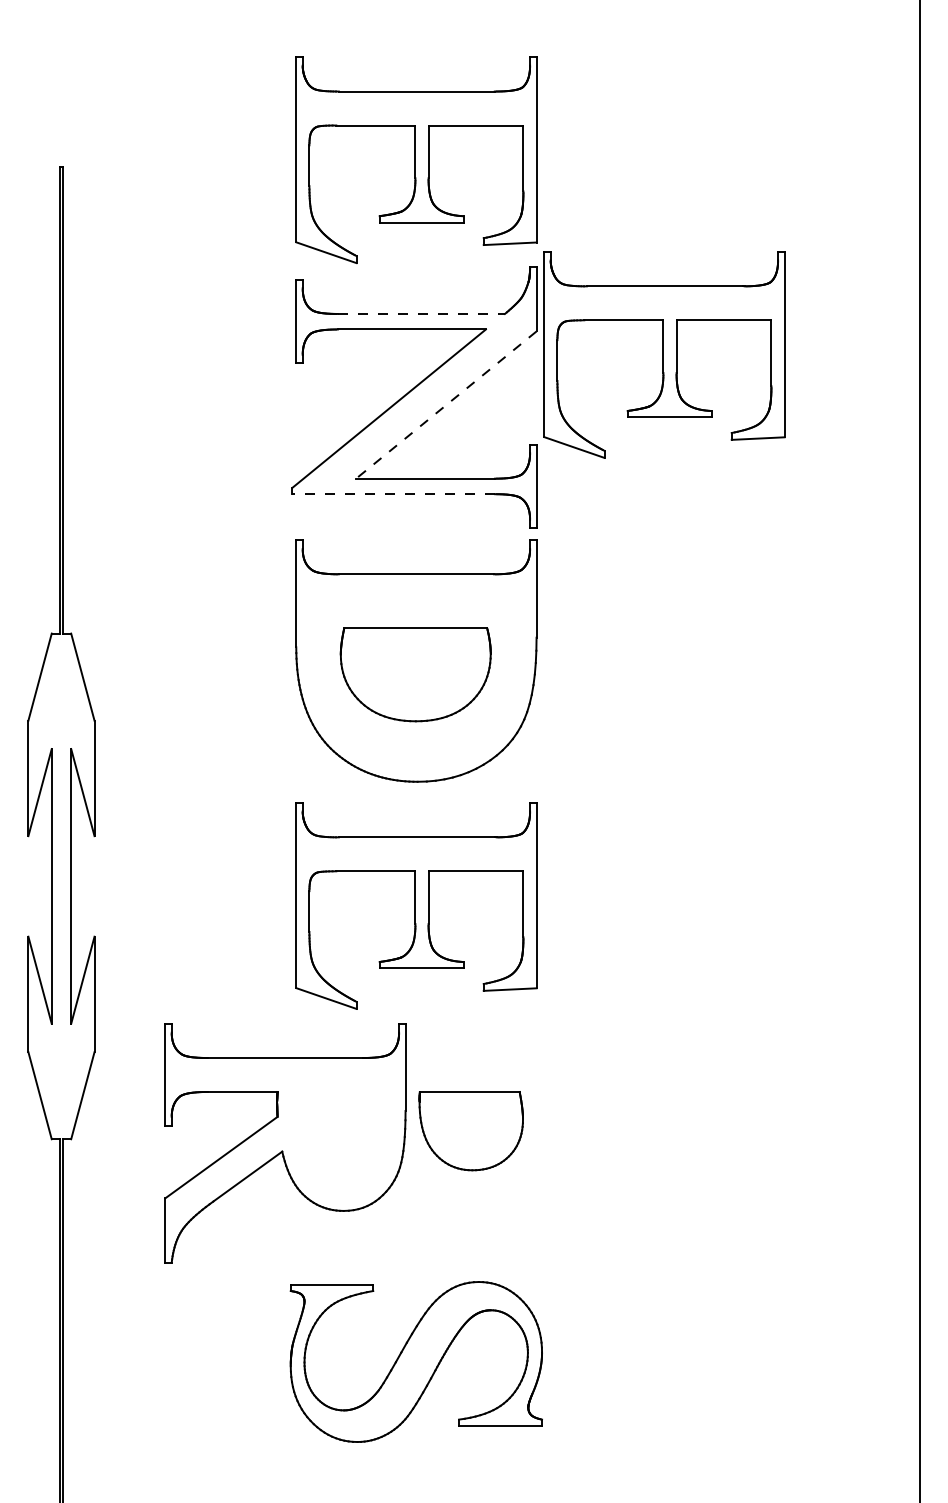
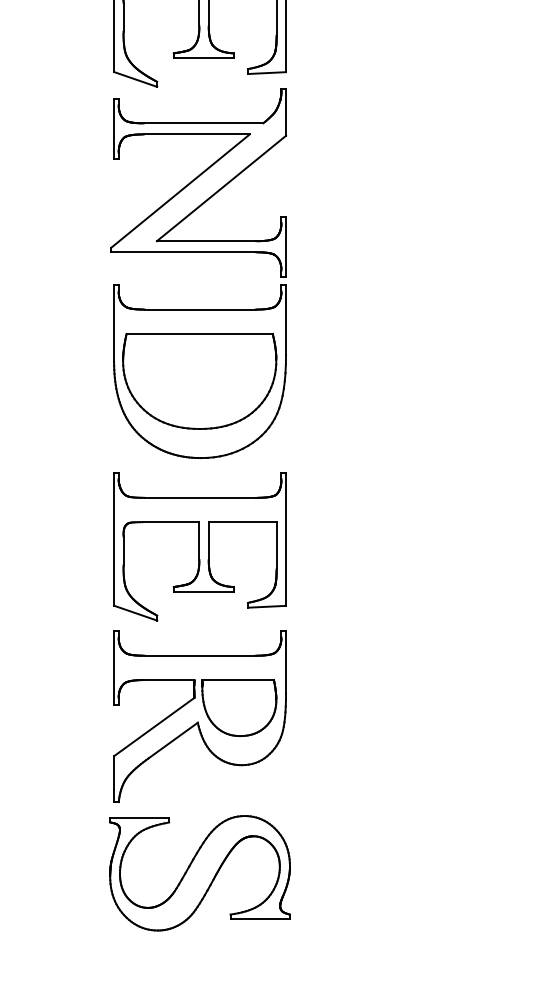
line: (421, 313) -> (203, 122), dashed -> solid
part: (664, 354) -> (377, 152), removed
line: (445, 405) -> (220, 188), dashed -> solid
line: (393, 494) -> (183, 252), dashed -> solid
part: (415, 674) -> (199, 381), size x1.43
part: (285, 1143) -> (200, 716), moved

